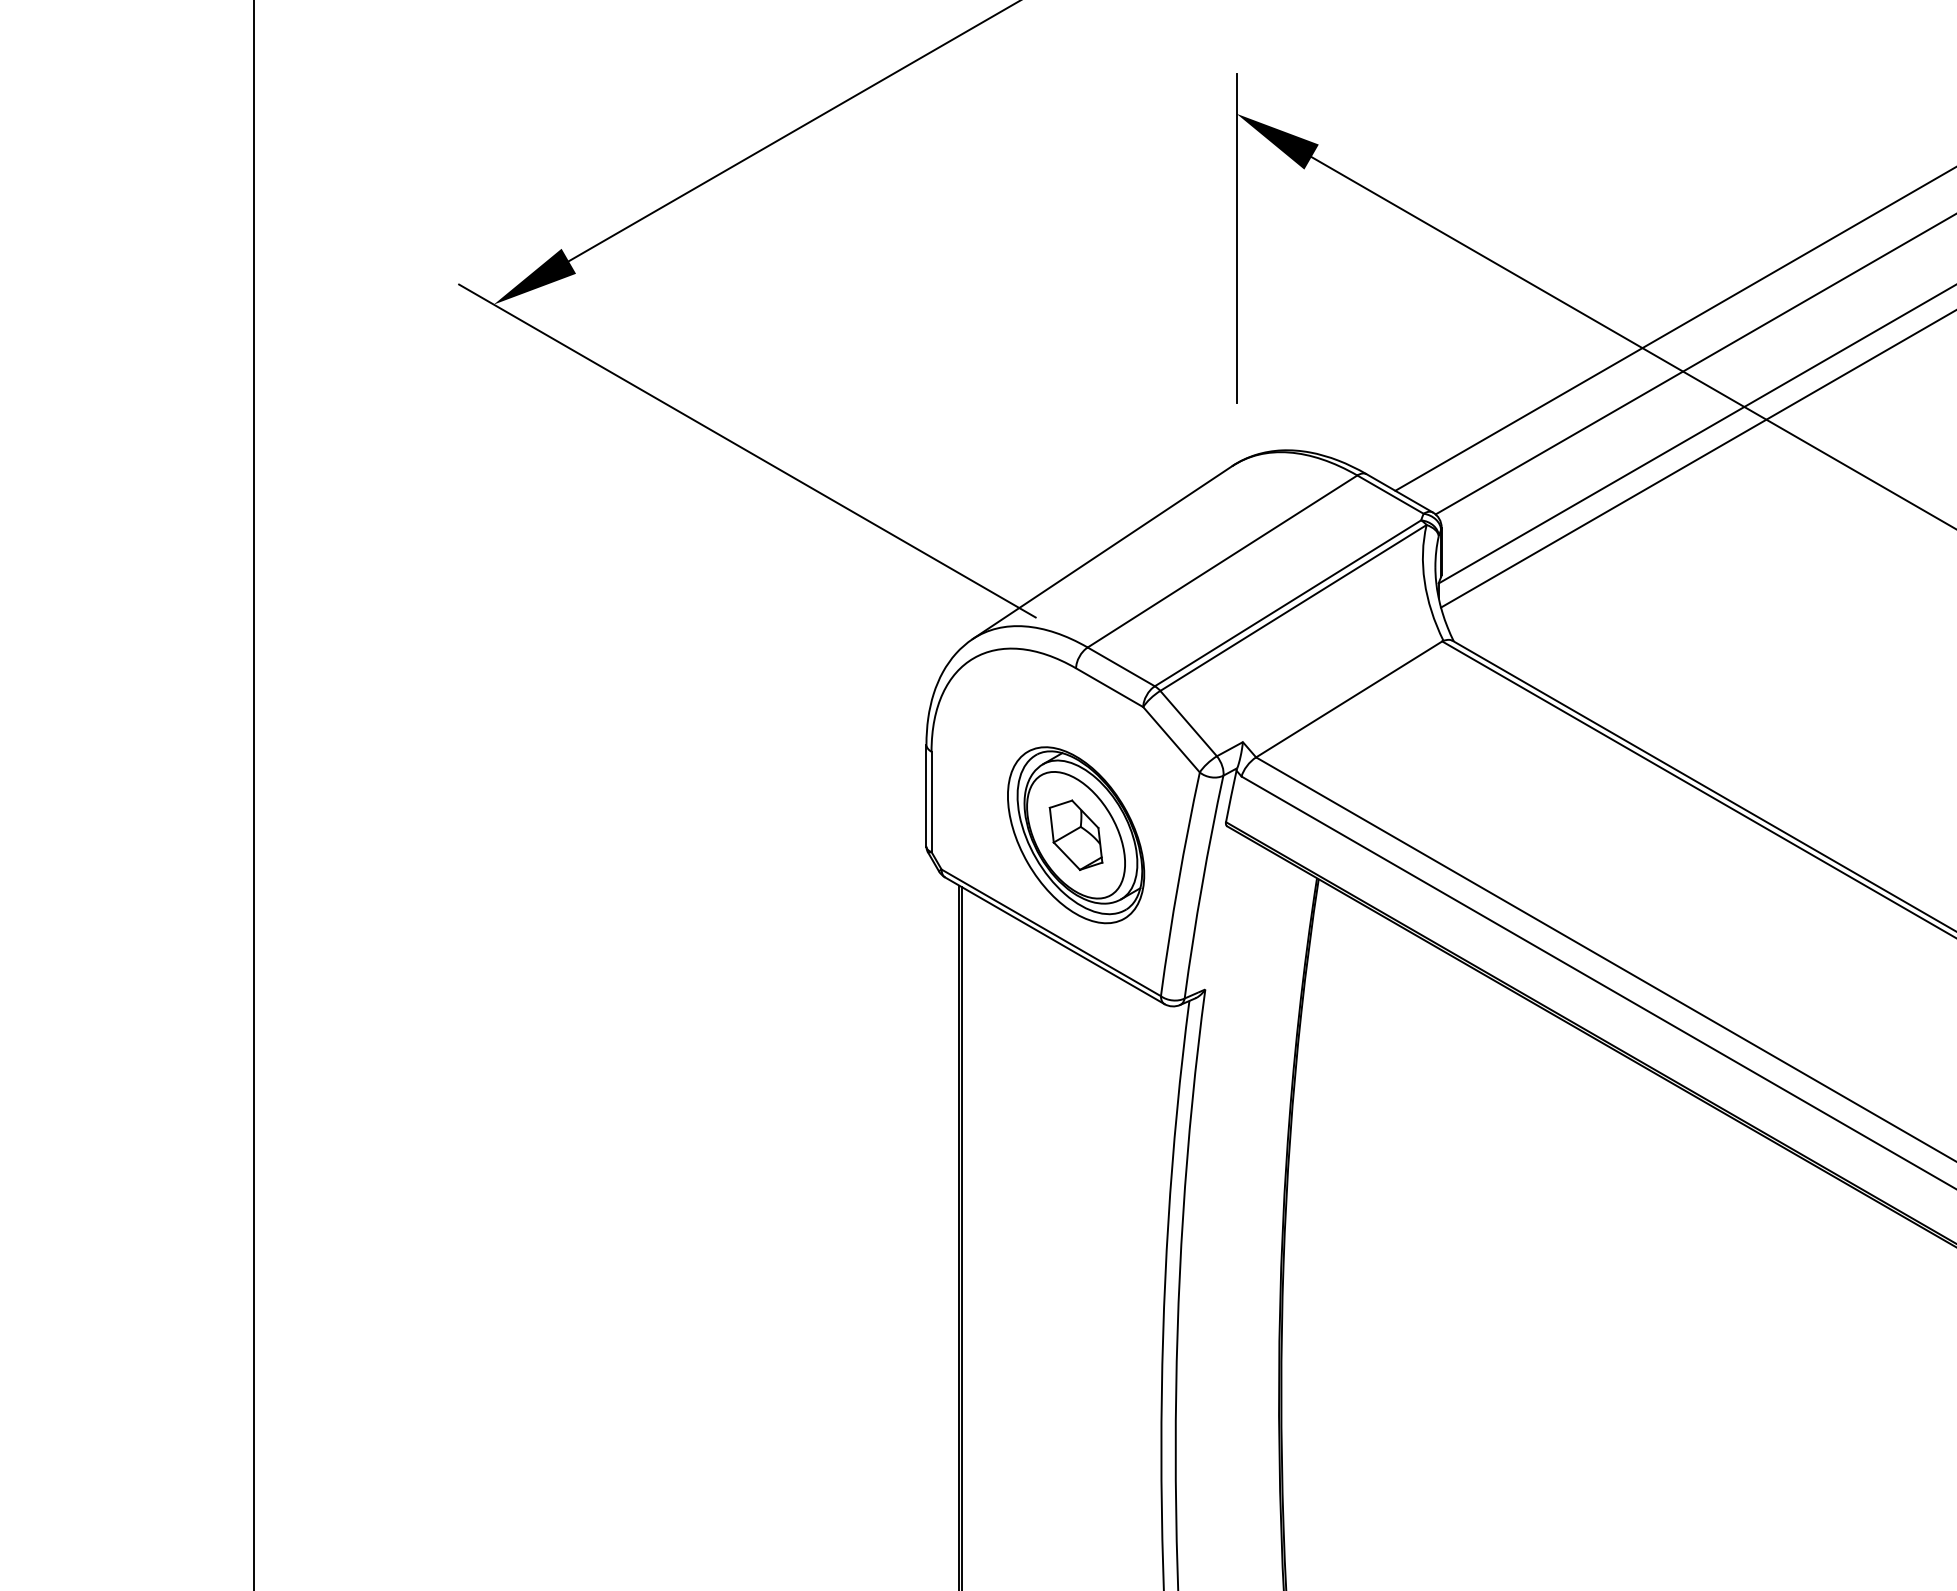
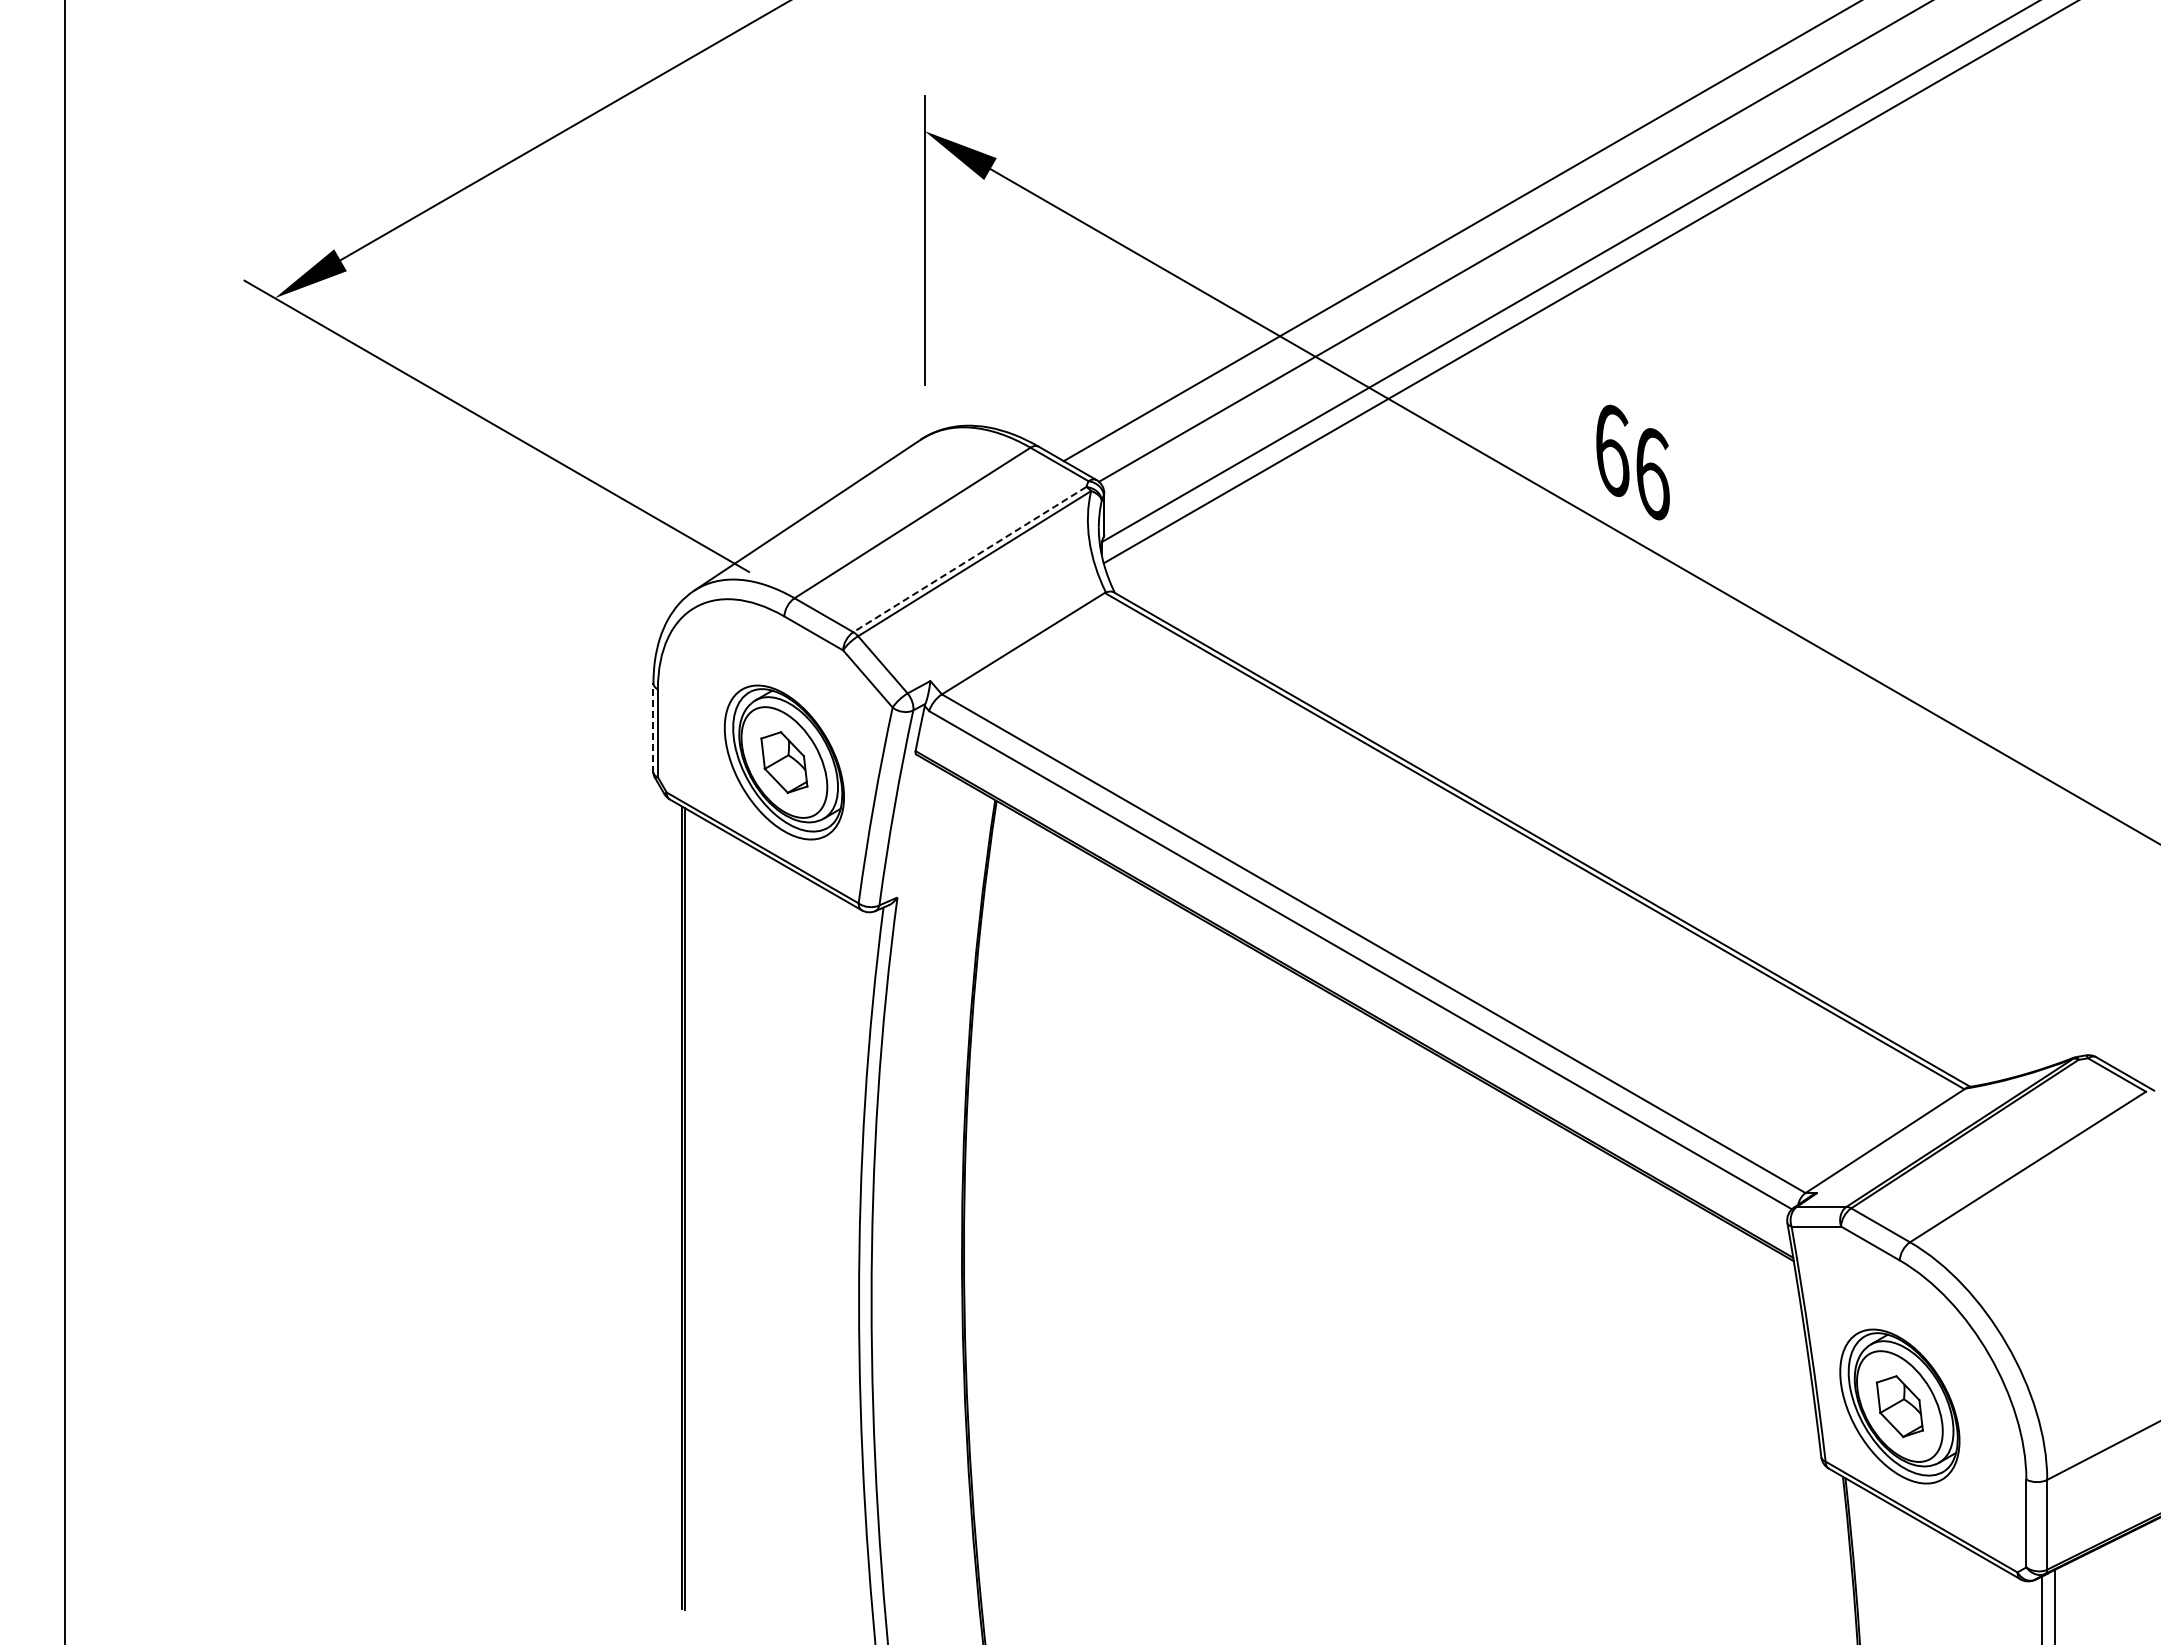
line: (1287, 603) -> (969, 559), solid -> dashed
line: (926, 795) -> (653, 727), solid -> dashed

